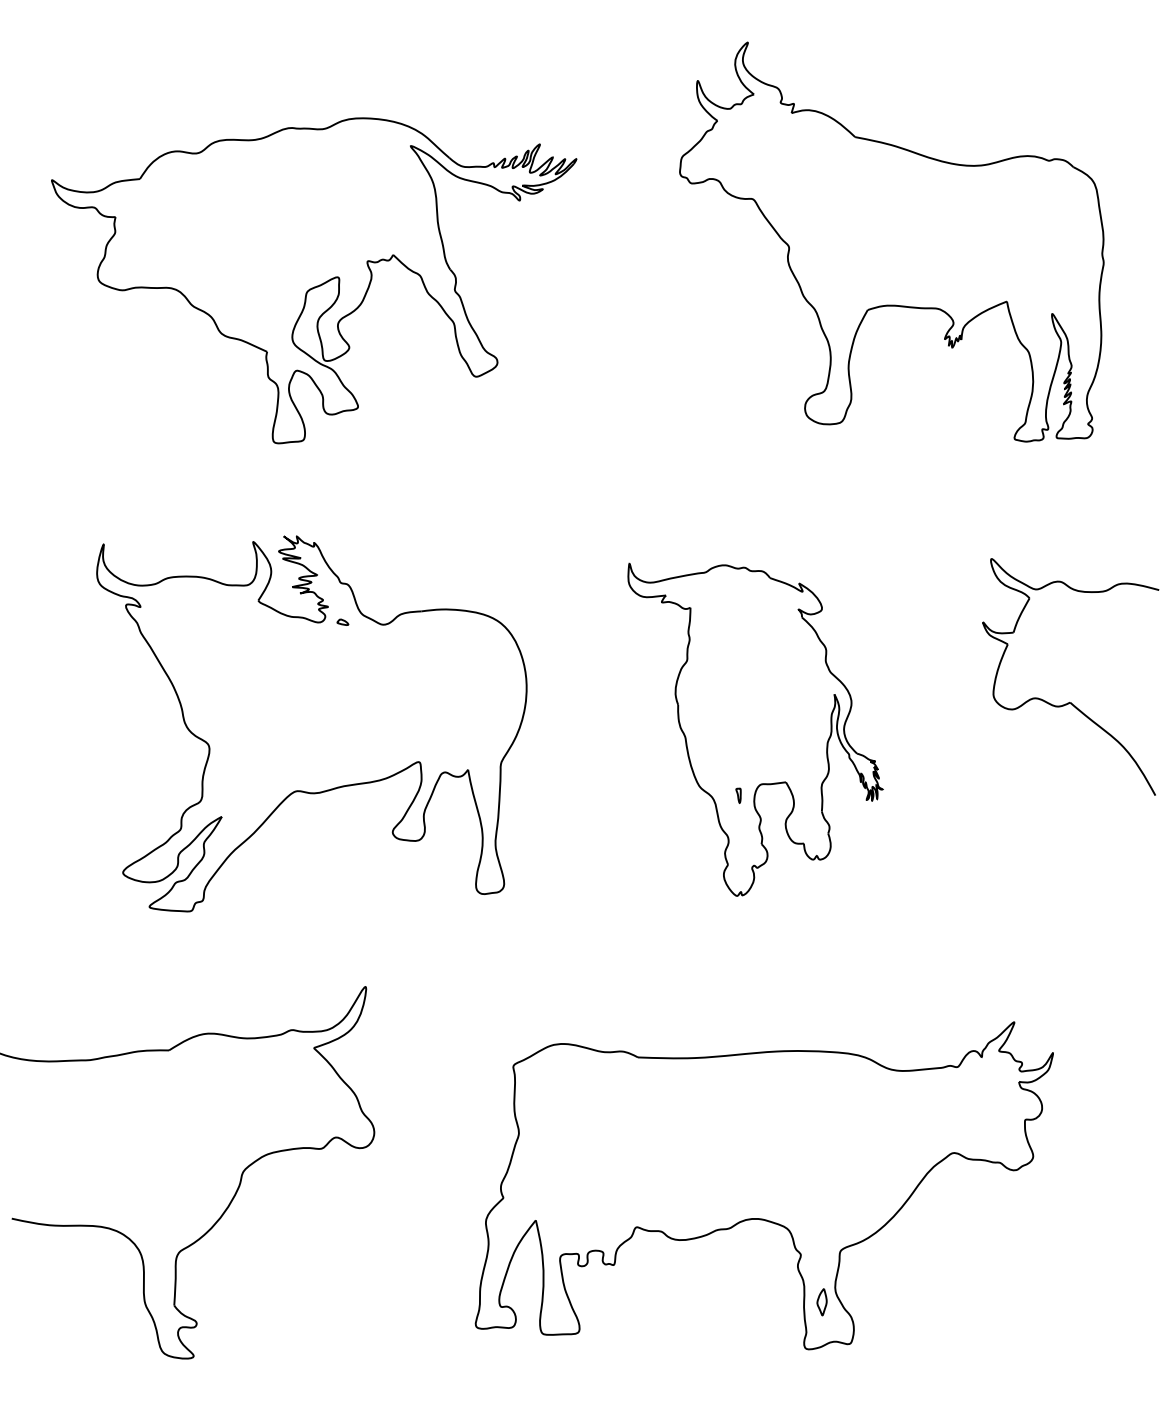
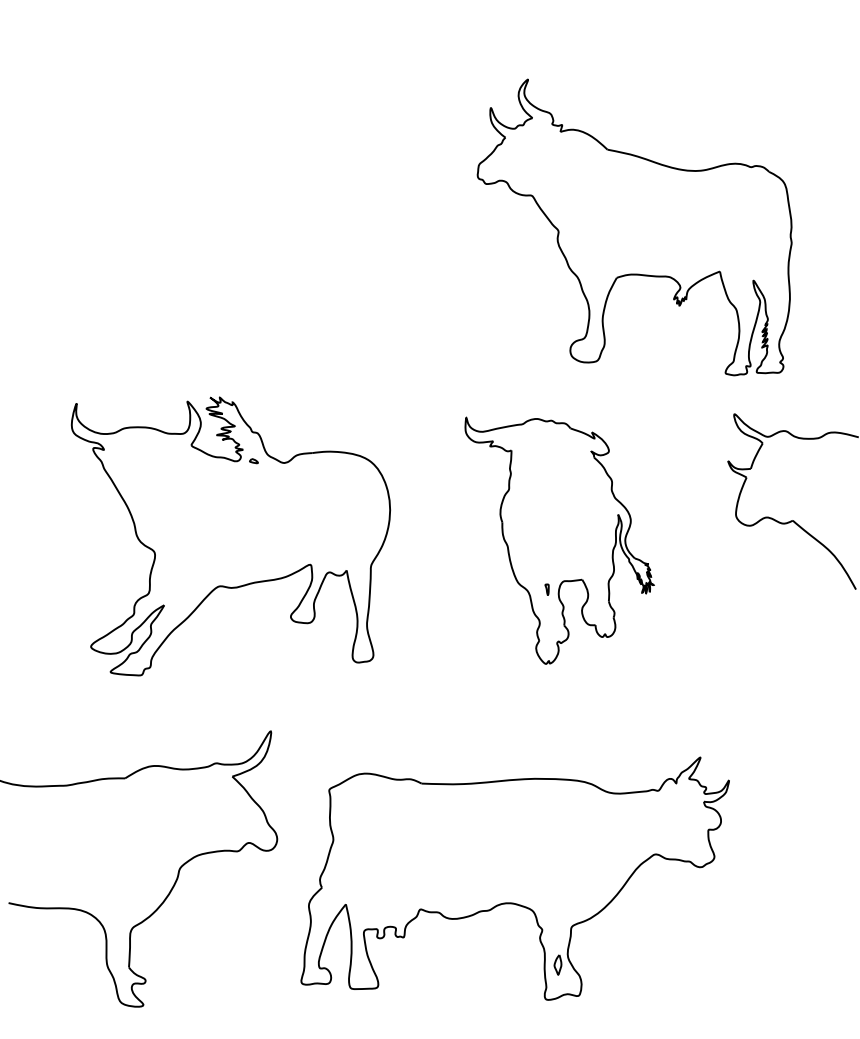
part: (891, 242) -> (634, 227), moved
part: (313, 279) -> (232, 207), removed
part: (763, 1185) -> (514, 878), moved

